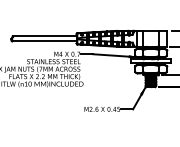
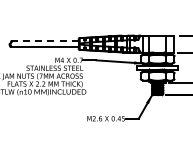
line: (45, 36) -> (45, 41), solid -> dashed

